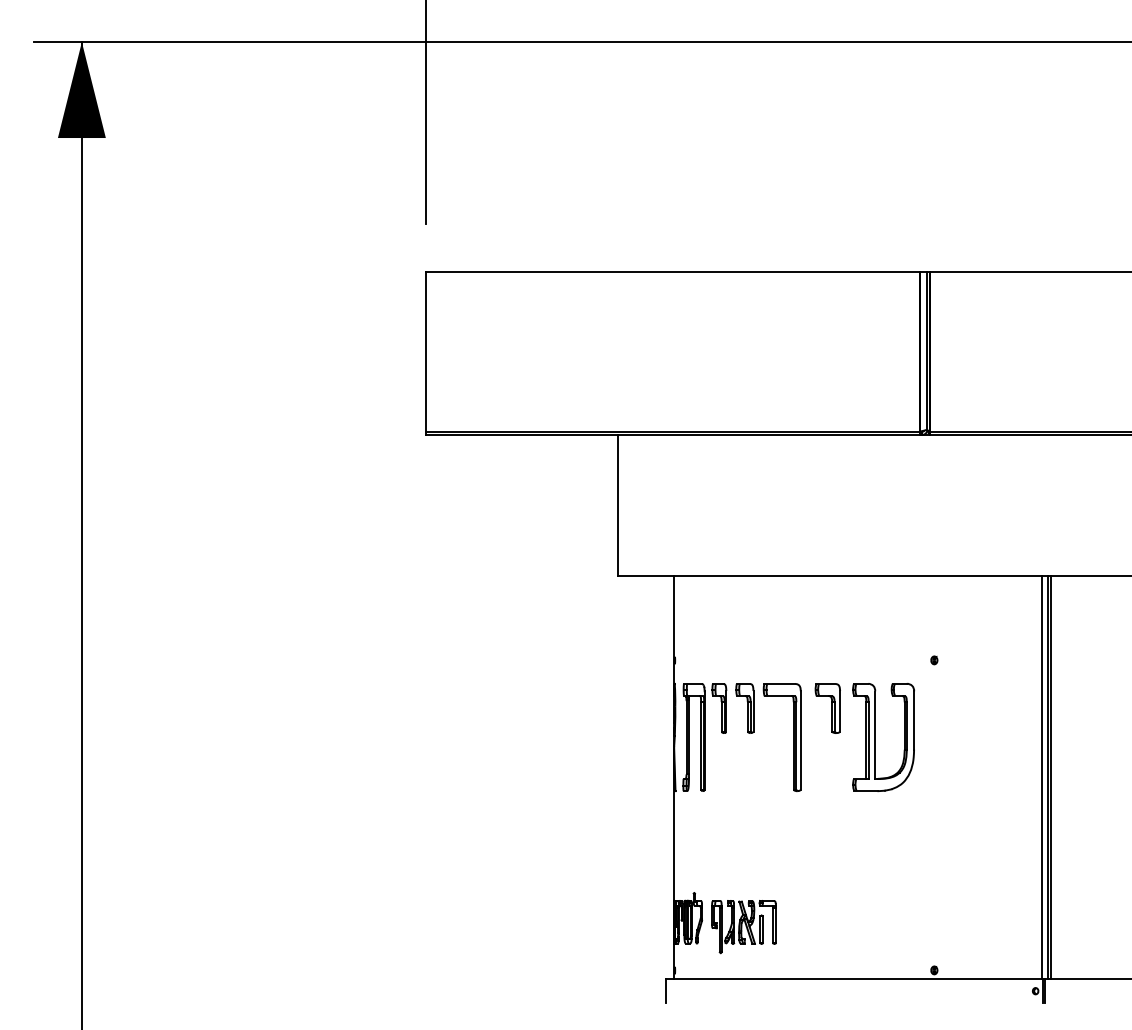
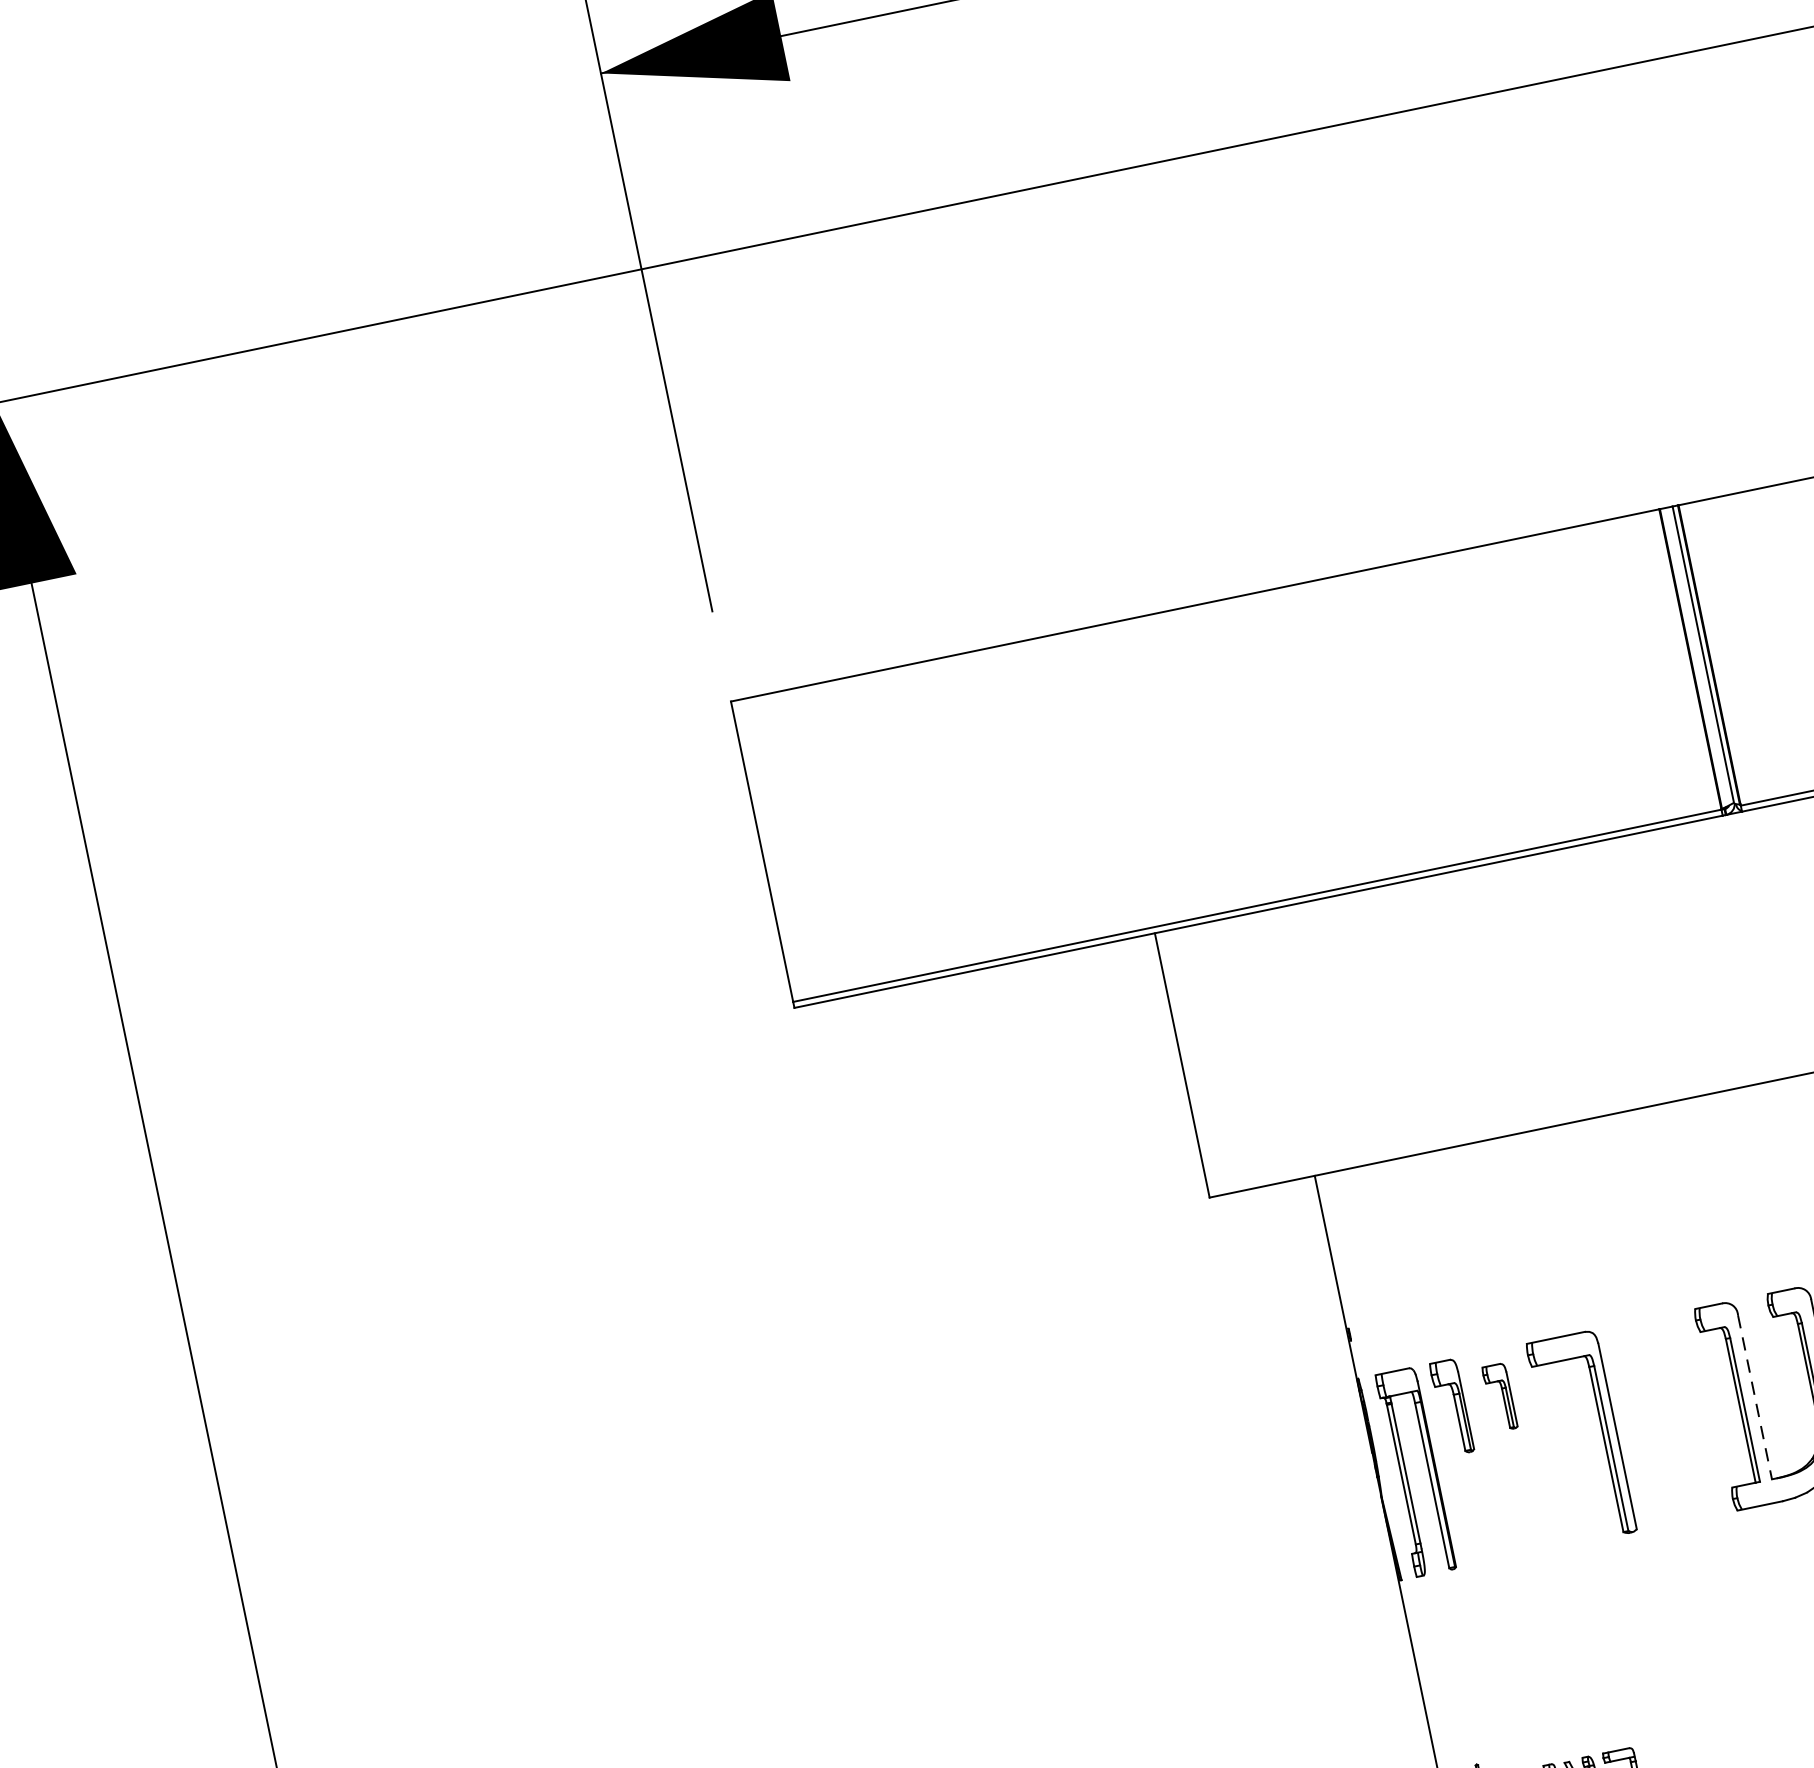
part: (744, 708) -> (1499, 1397), size x0.7
part: (827, 708) -> (1655, 1365), removed
line: (875, 735) -> (1755, 1397), solid -> dashed

